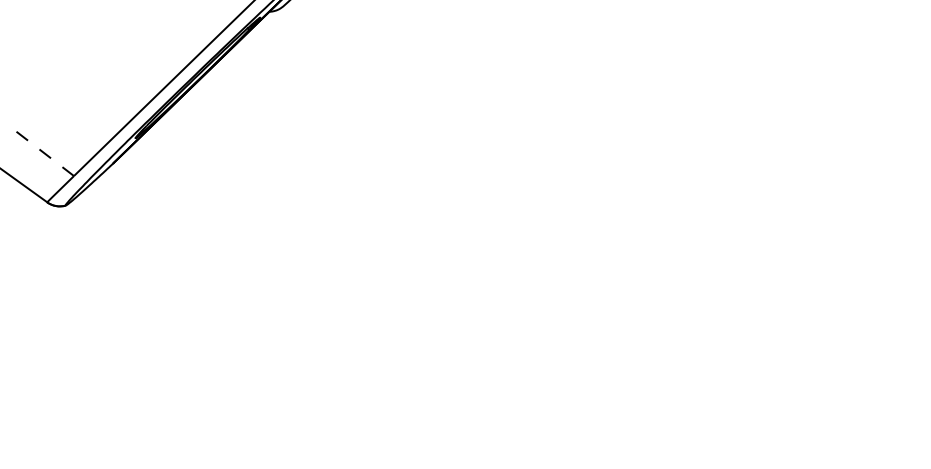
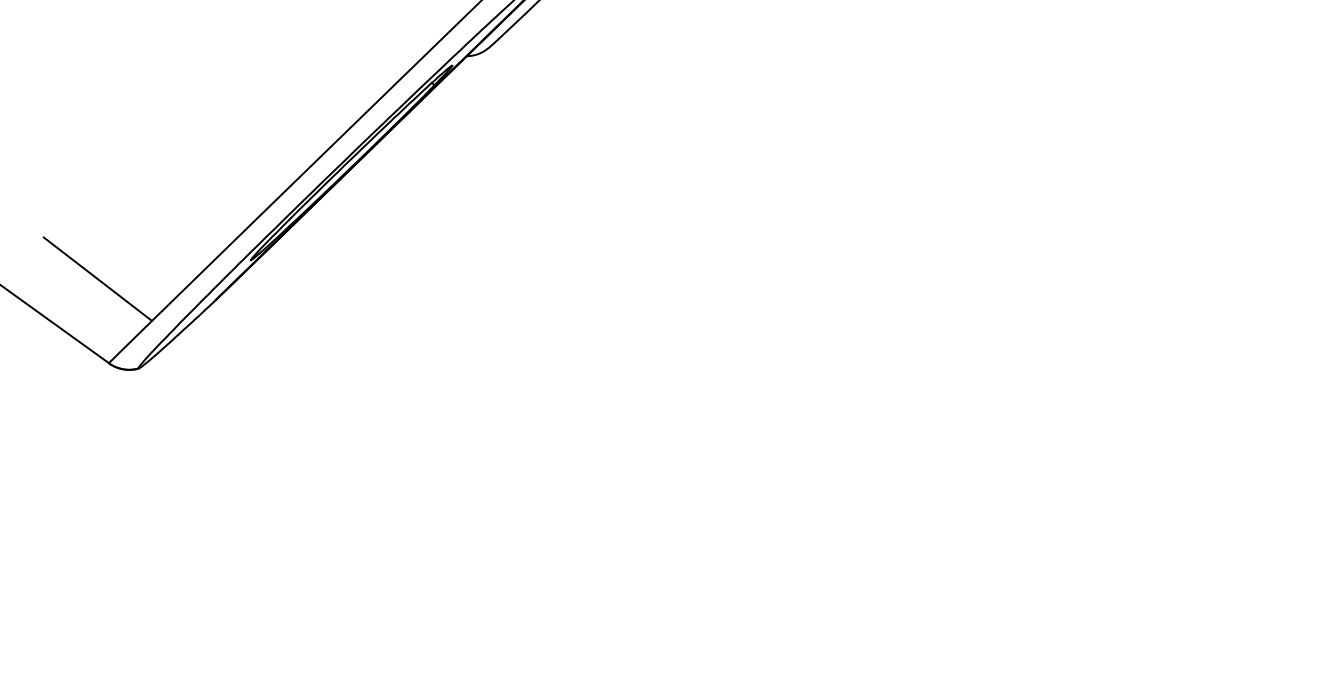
line: (39, 149) -> (96, 278), dashed -> solid

